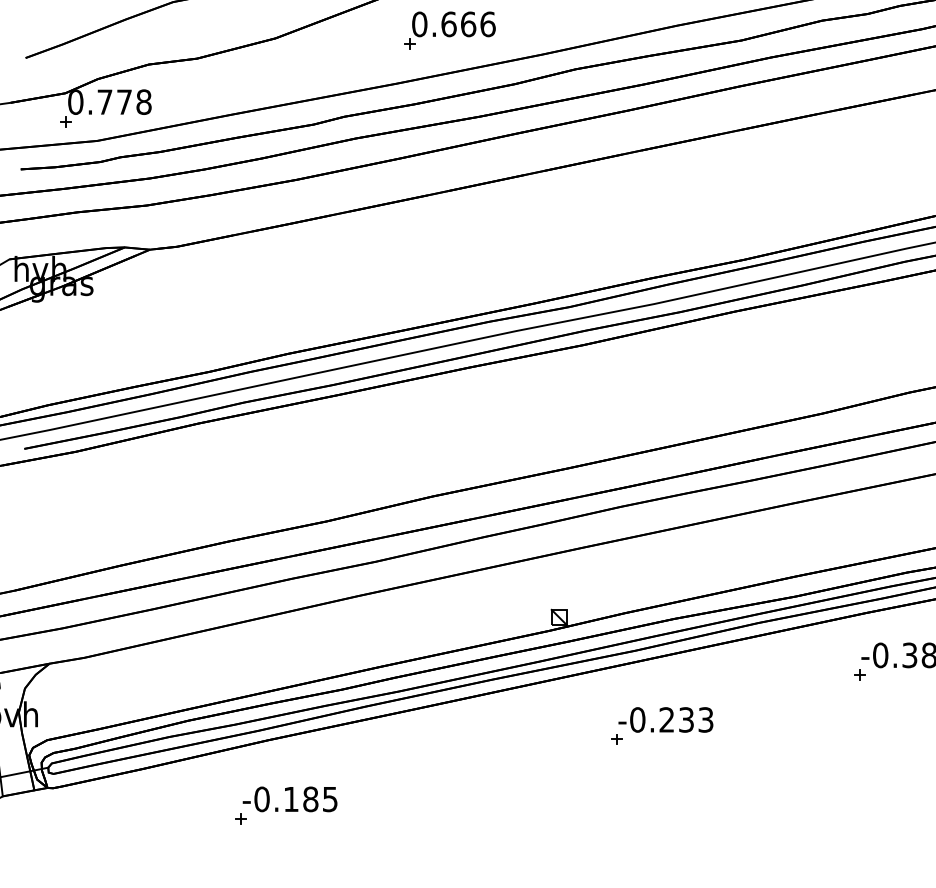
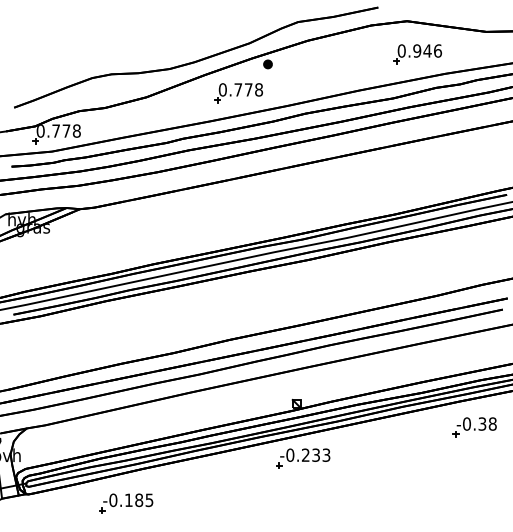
text: (468, 23) -> (248, 89), 0.666 -> 0.778
part: (662, 726) -> (303, 458), moved
part: (286, 805) -> (126, 503), moved

